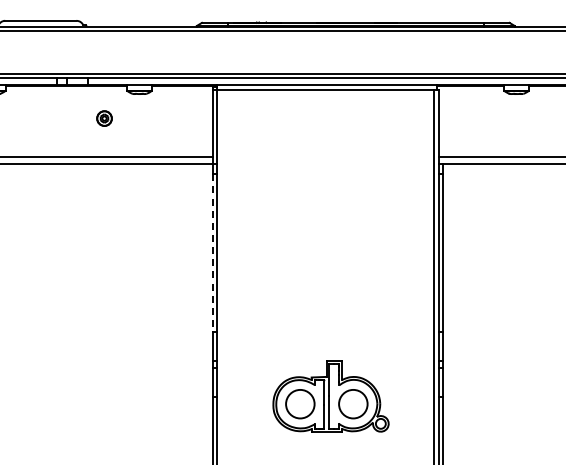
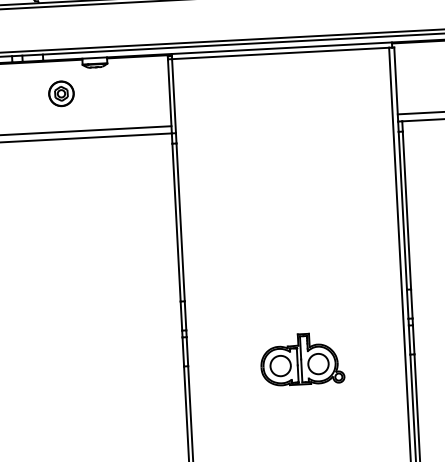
part: (104, 118) -> (61, 93), size x1.67
line: (212, 253) -> (176, 222), dashed -> solid
part: (331, 396) -> (302, 359), size x0.71

